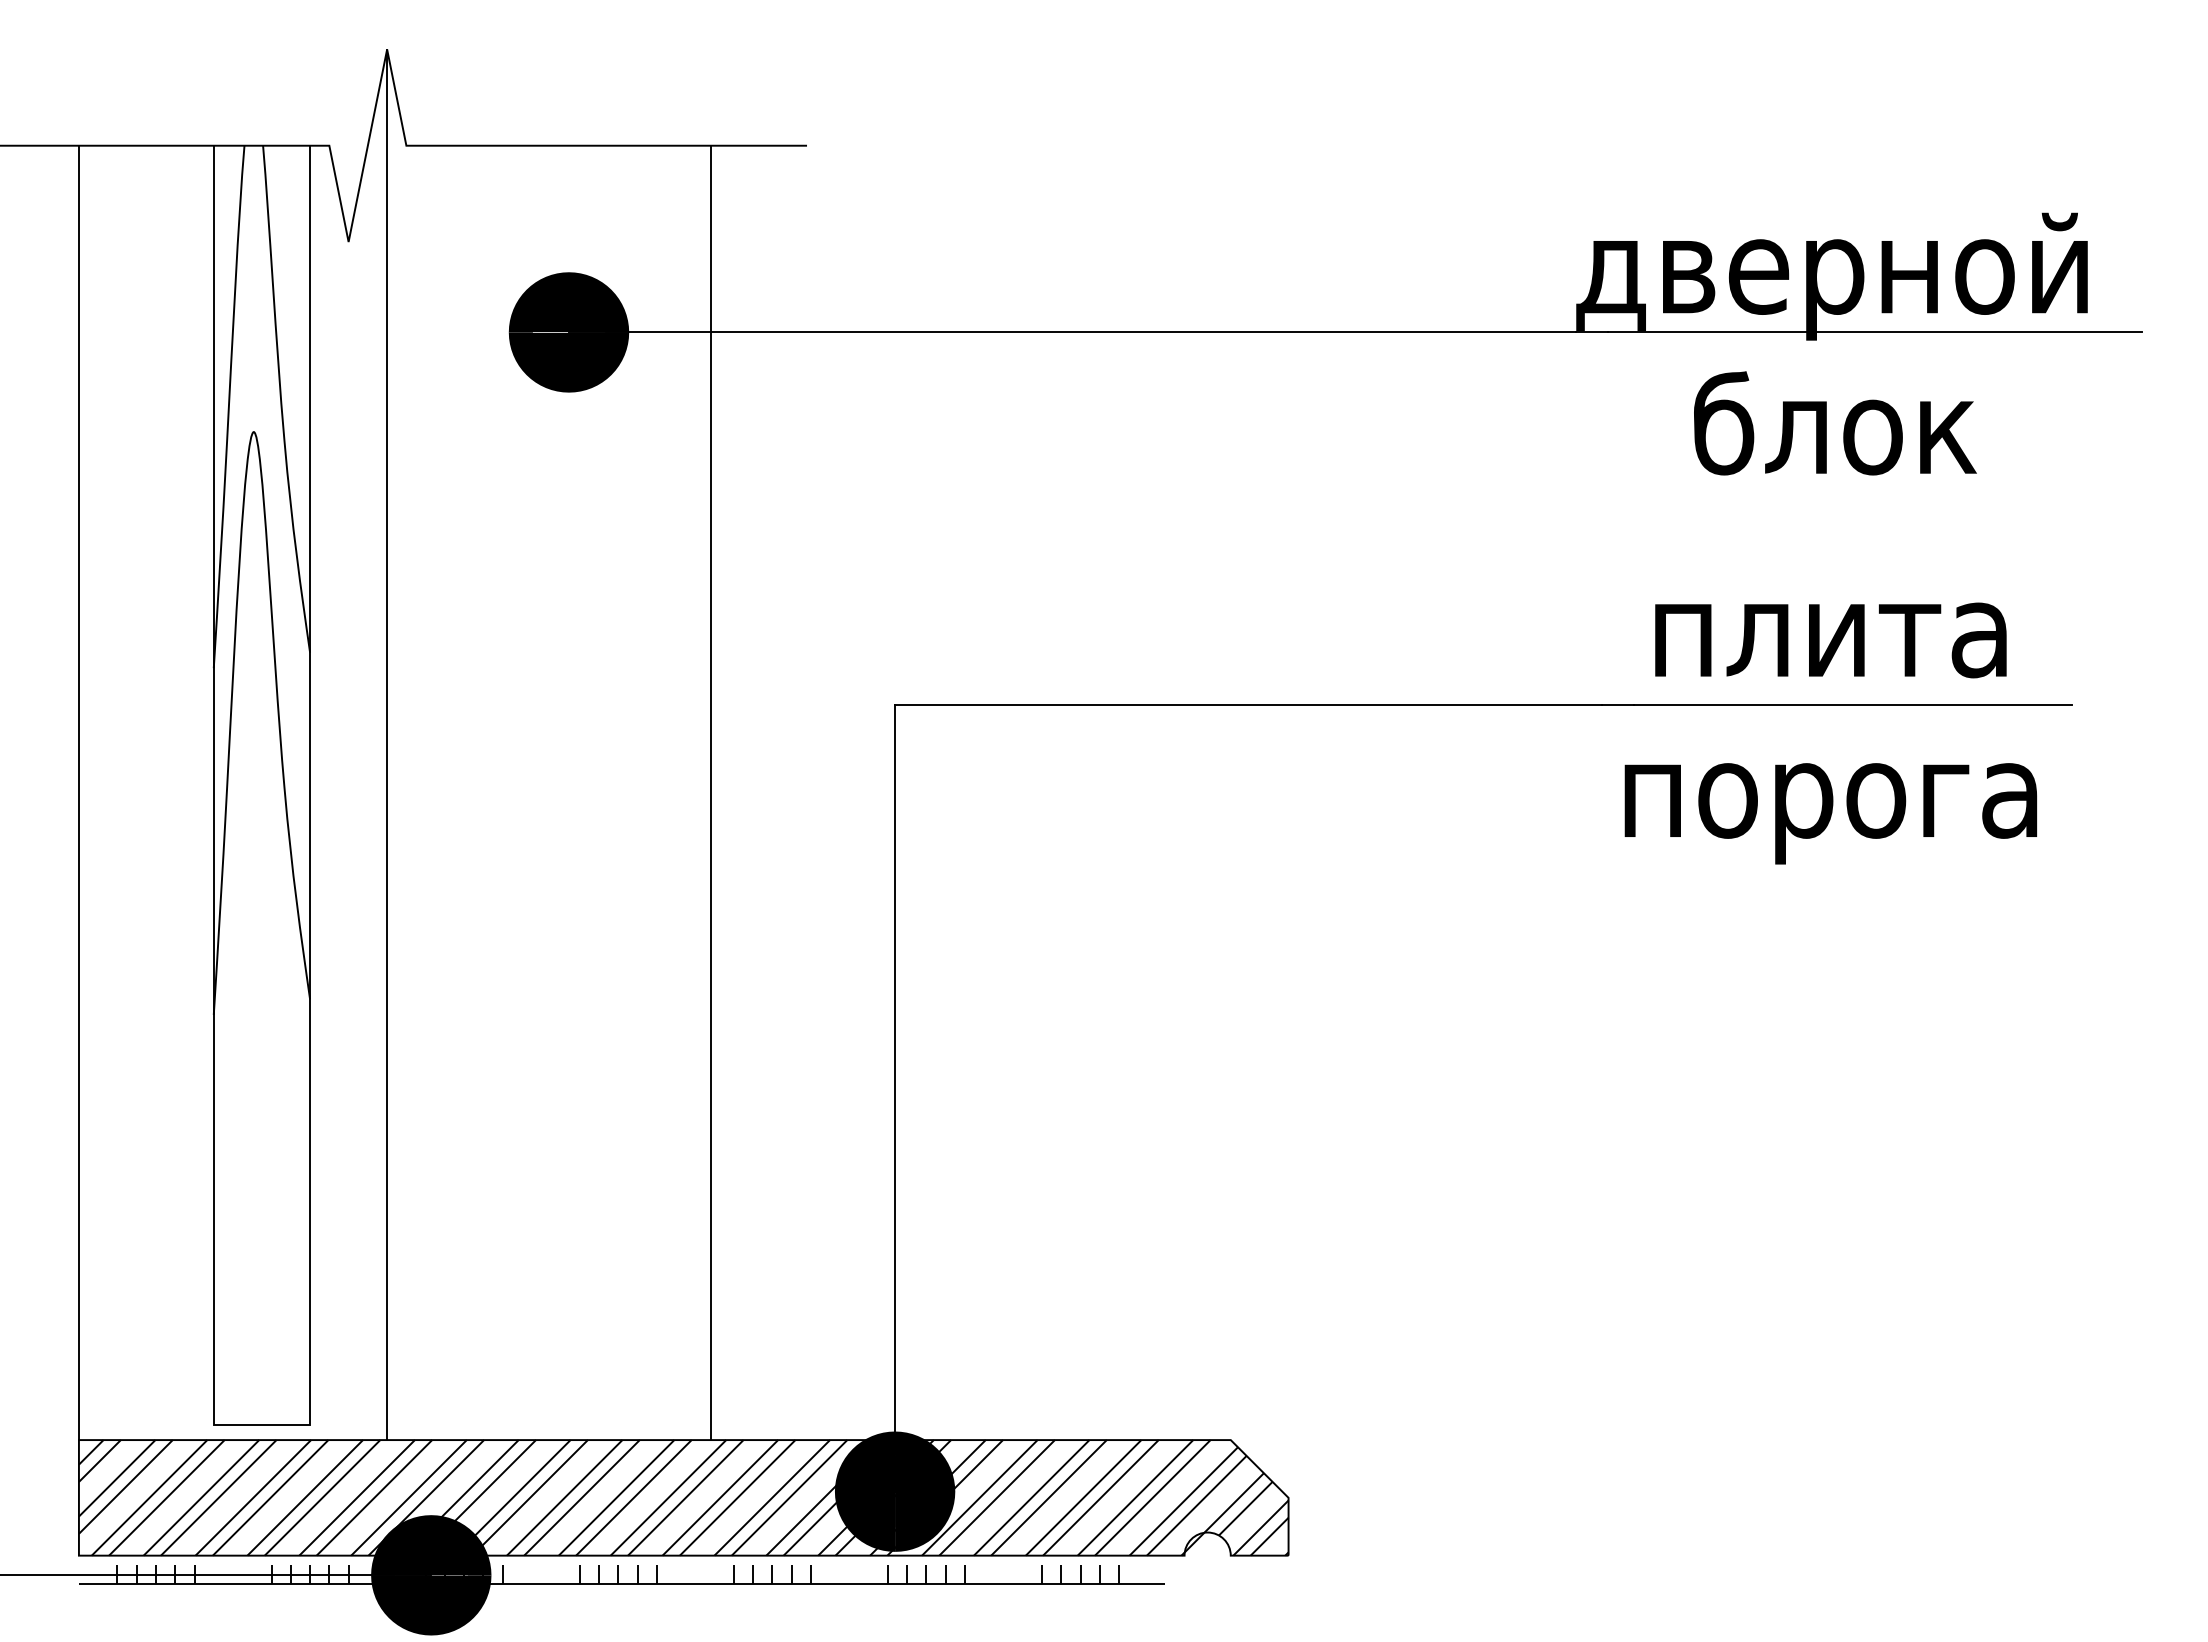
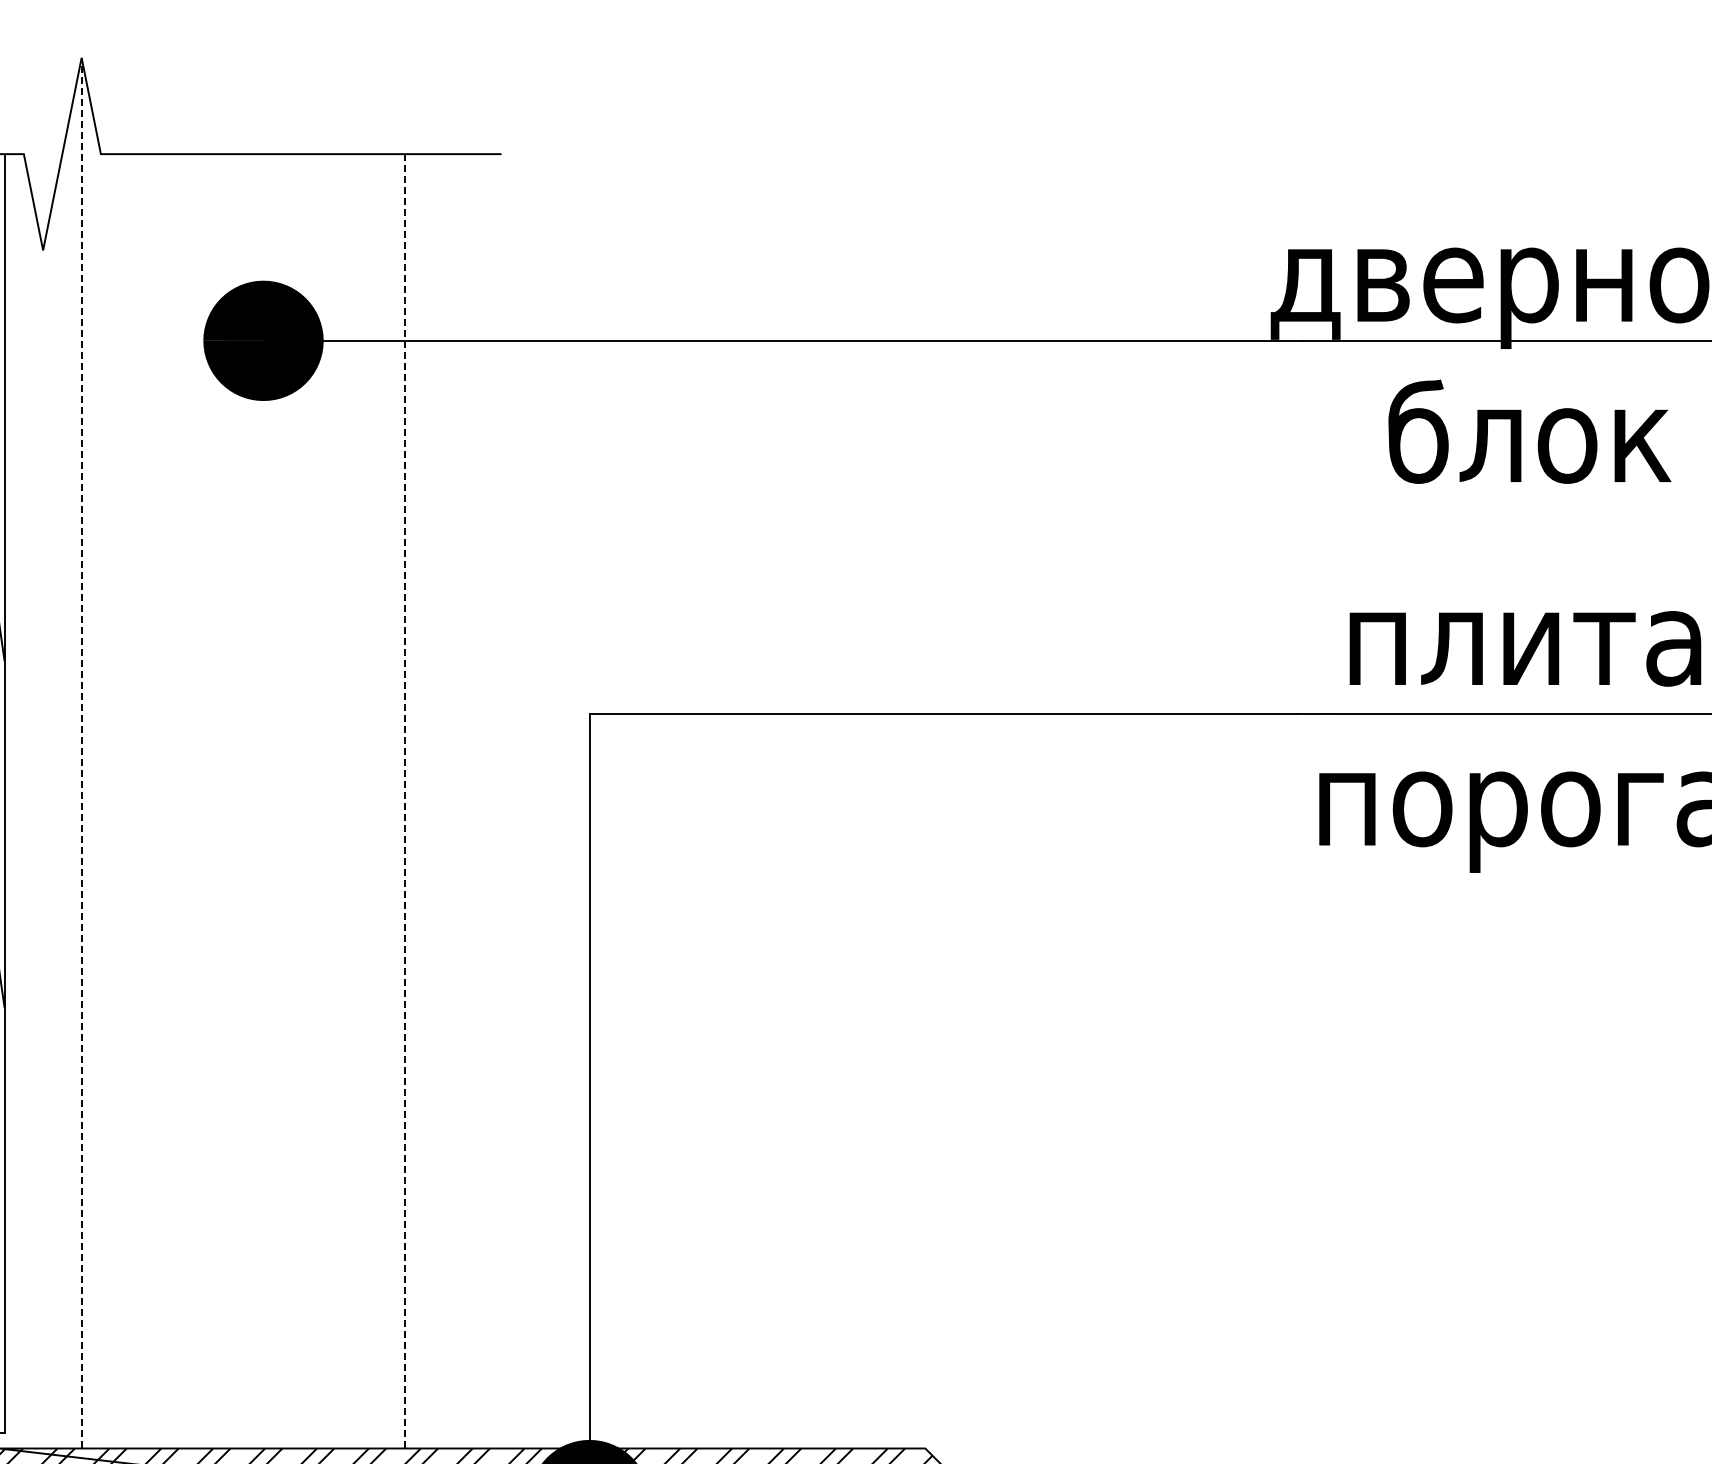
line: (387, 744) -> (82, 752), solid -> dashed
line: (710, 792) -> (405, 800), solid -> dashed

